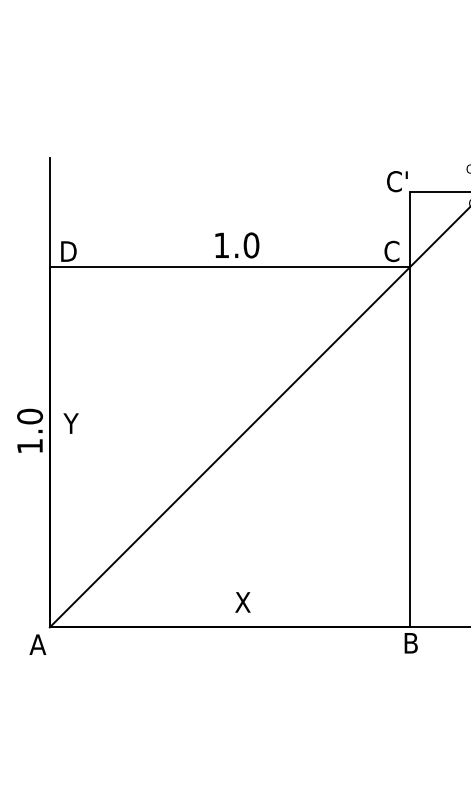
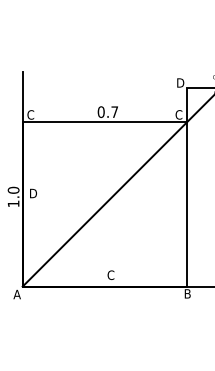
text: (397, 180) -> (181, 82), C' -> D
text: (235, 246) -> (107, 112), 1.0 -> 0.7
text: (66, 250) -> (30, 114), D -> C
text: (71, 423) -> (32, 193), Y -> D
text: (242, 603) -> (110, 275), X -> C

